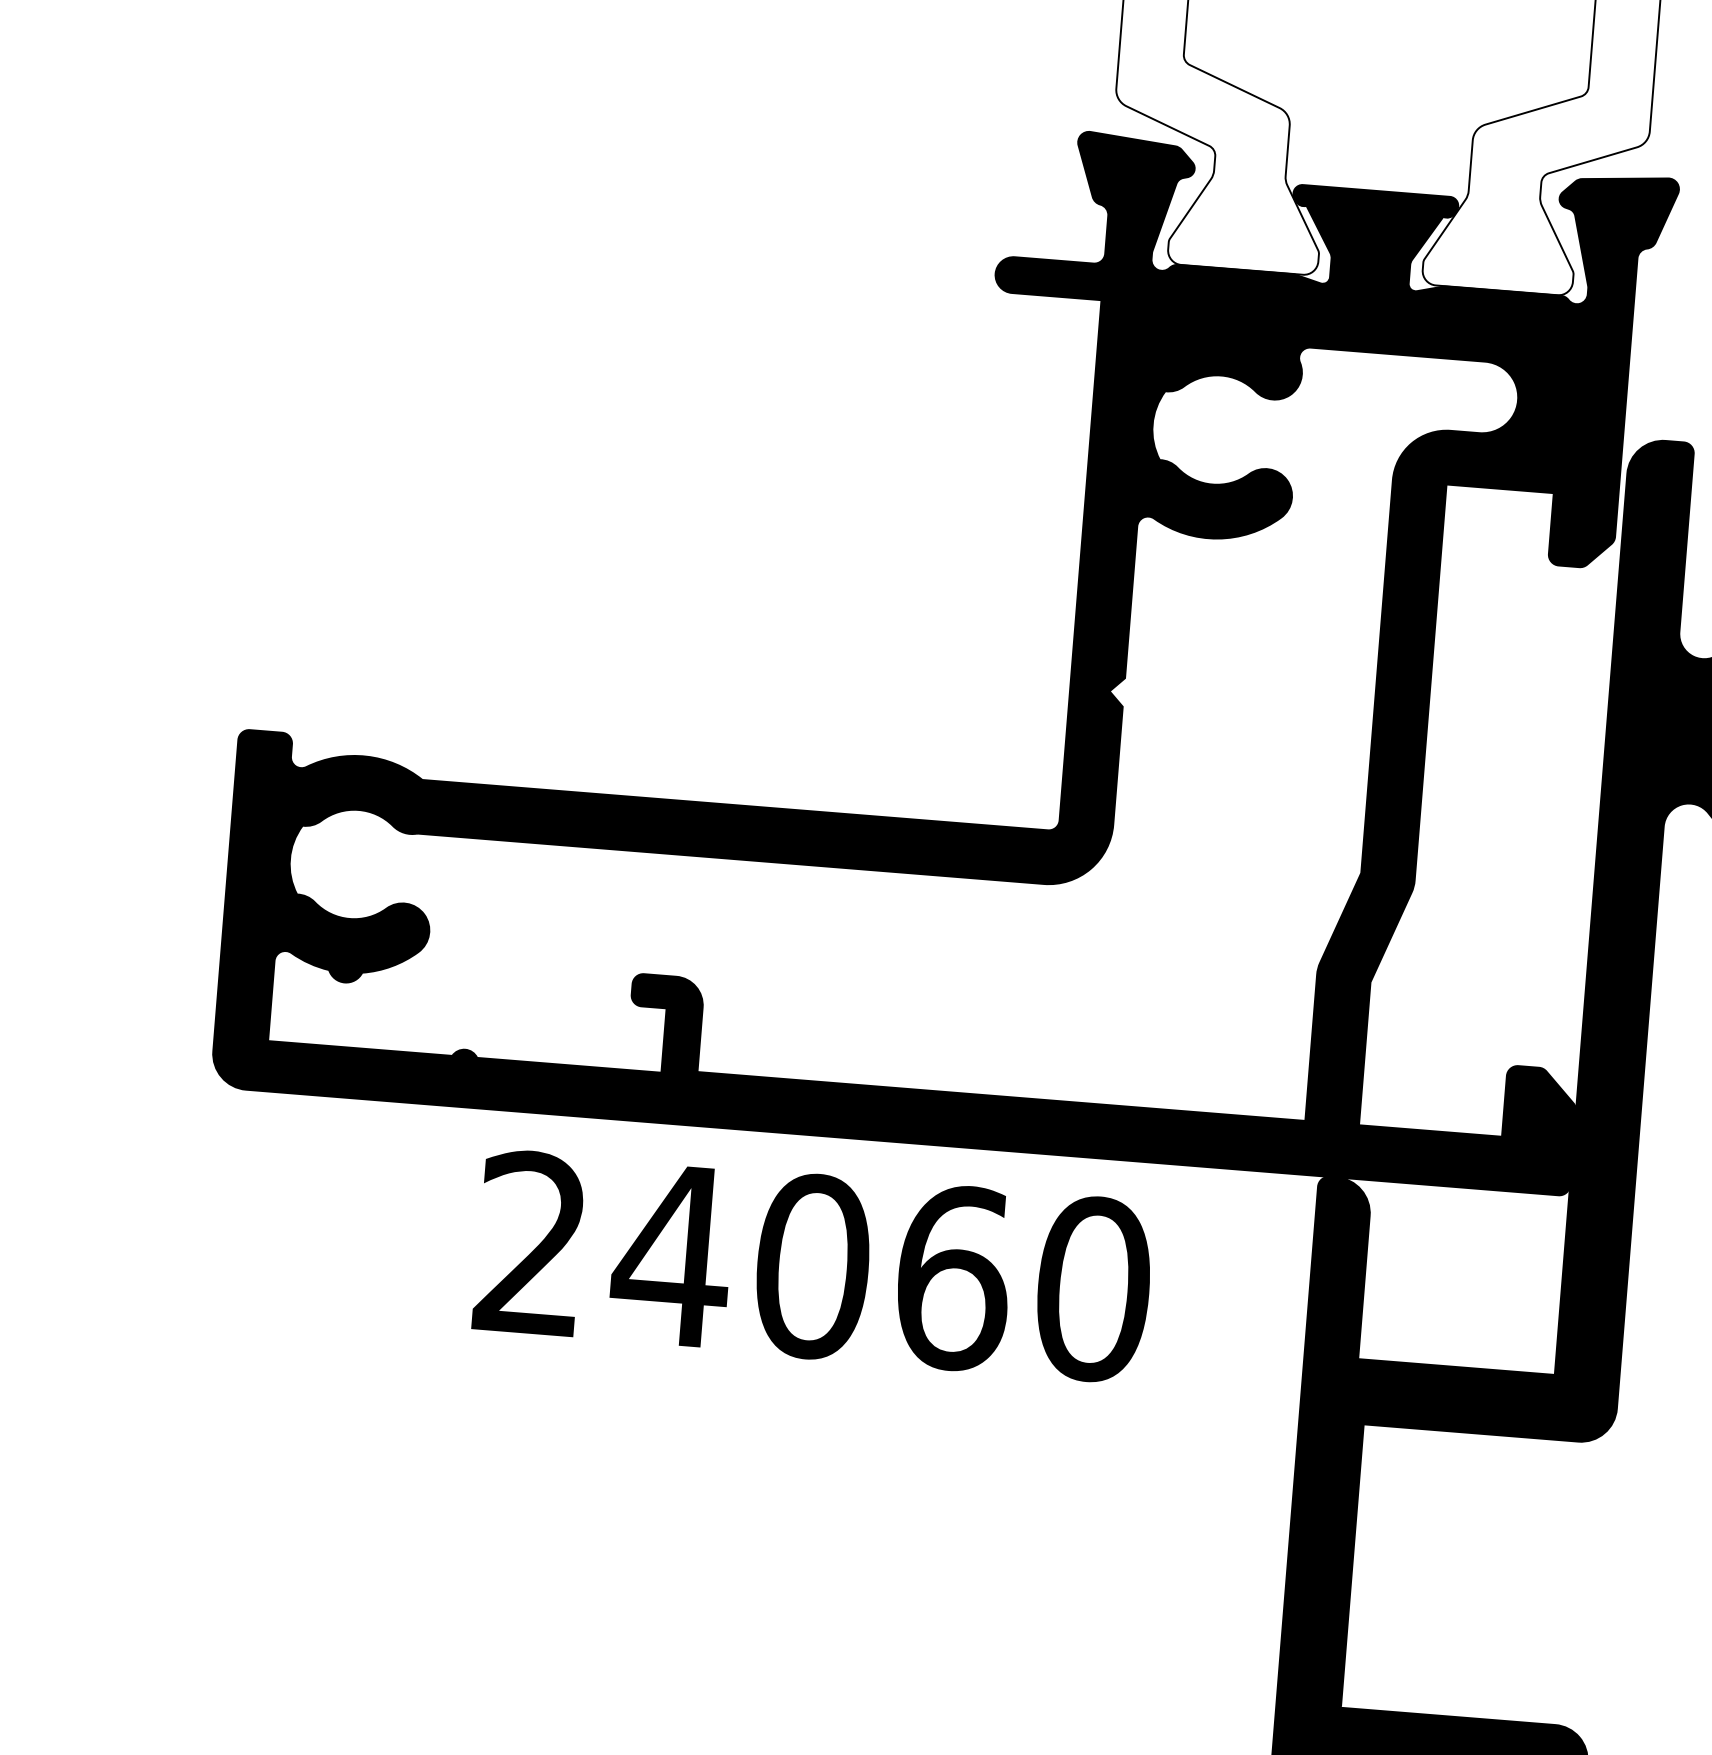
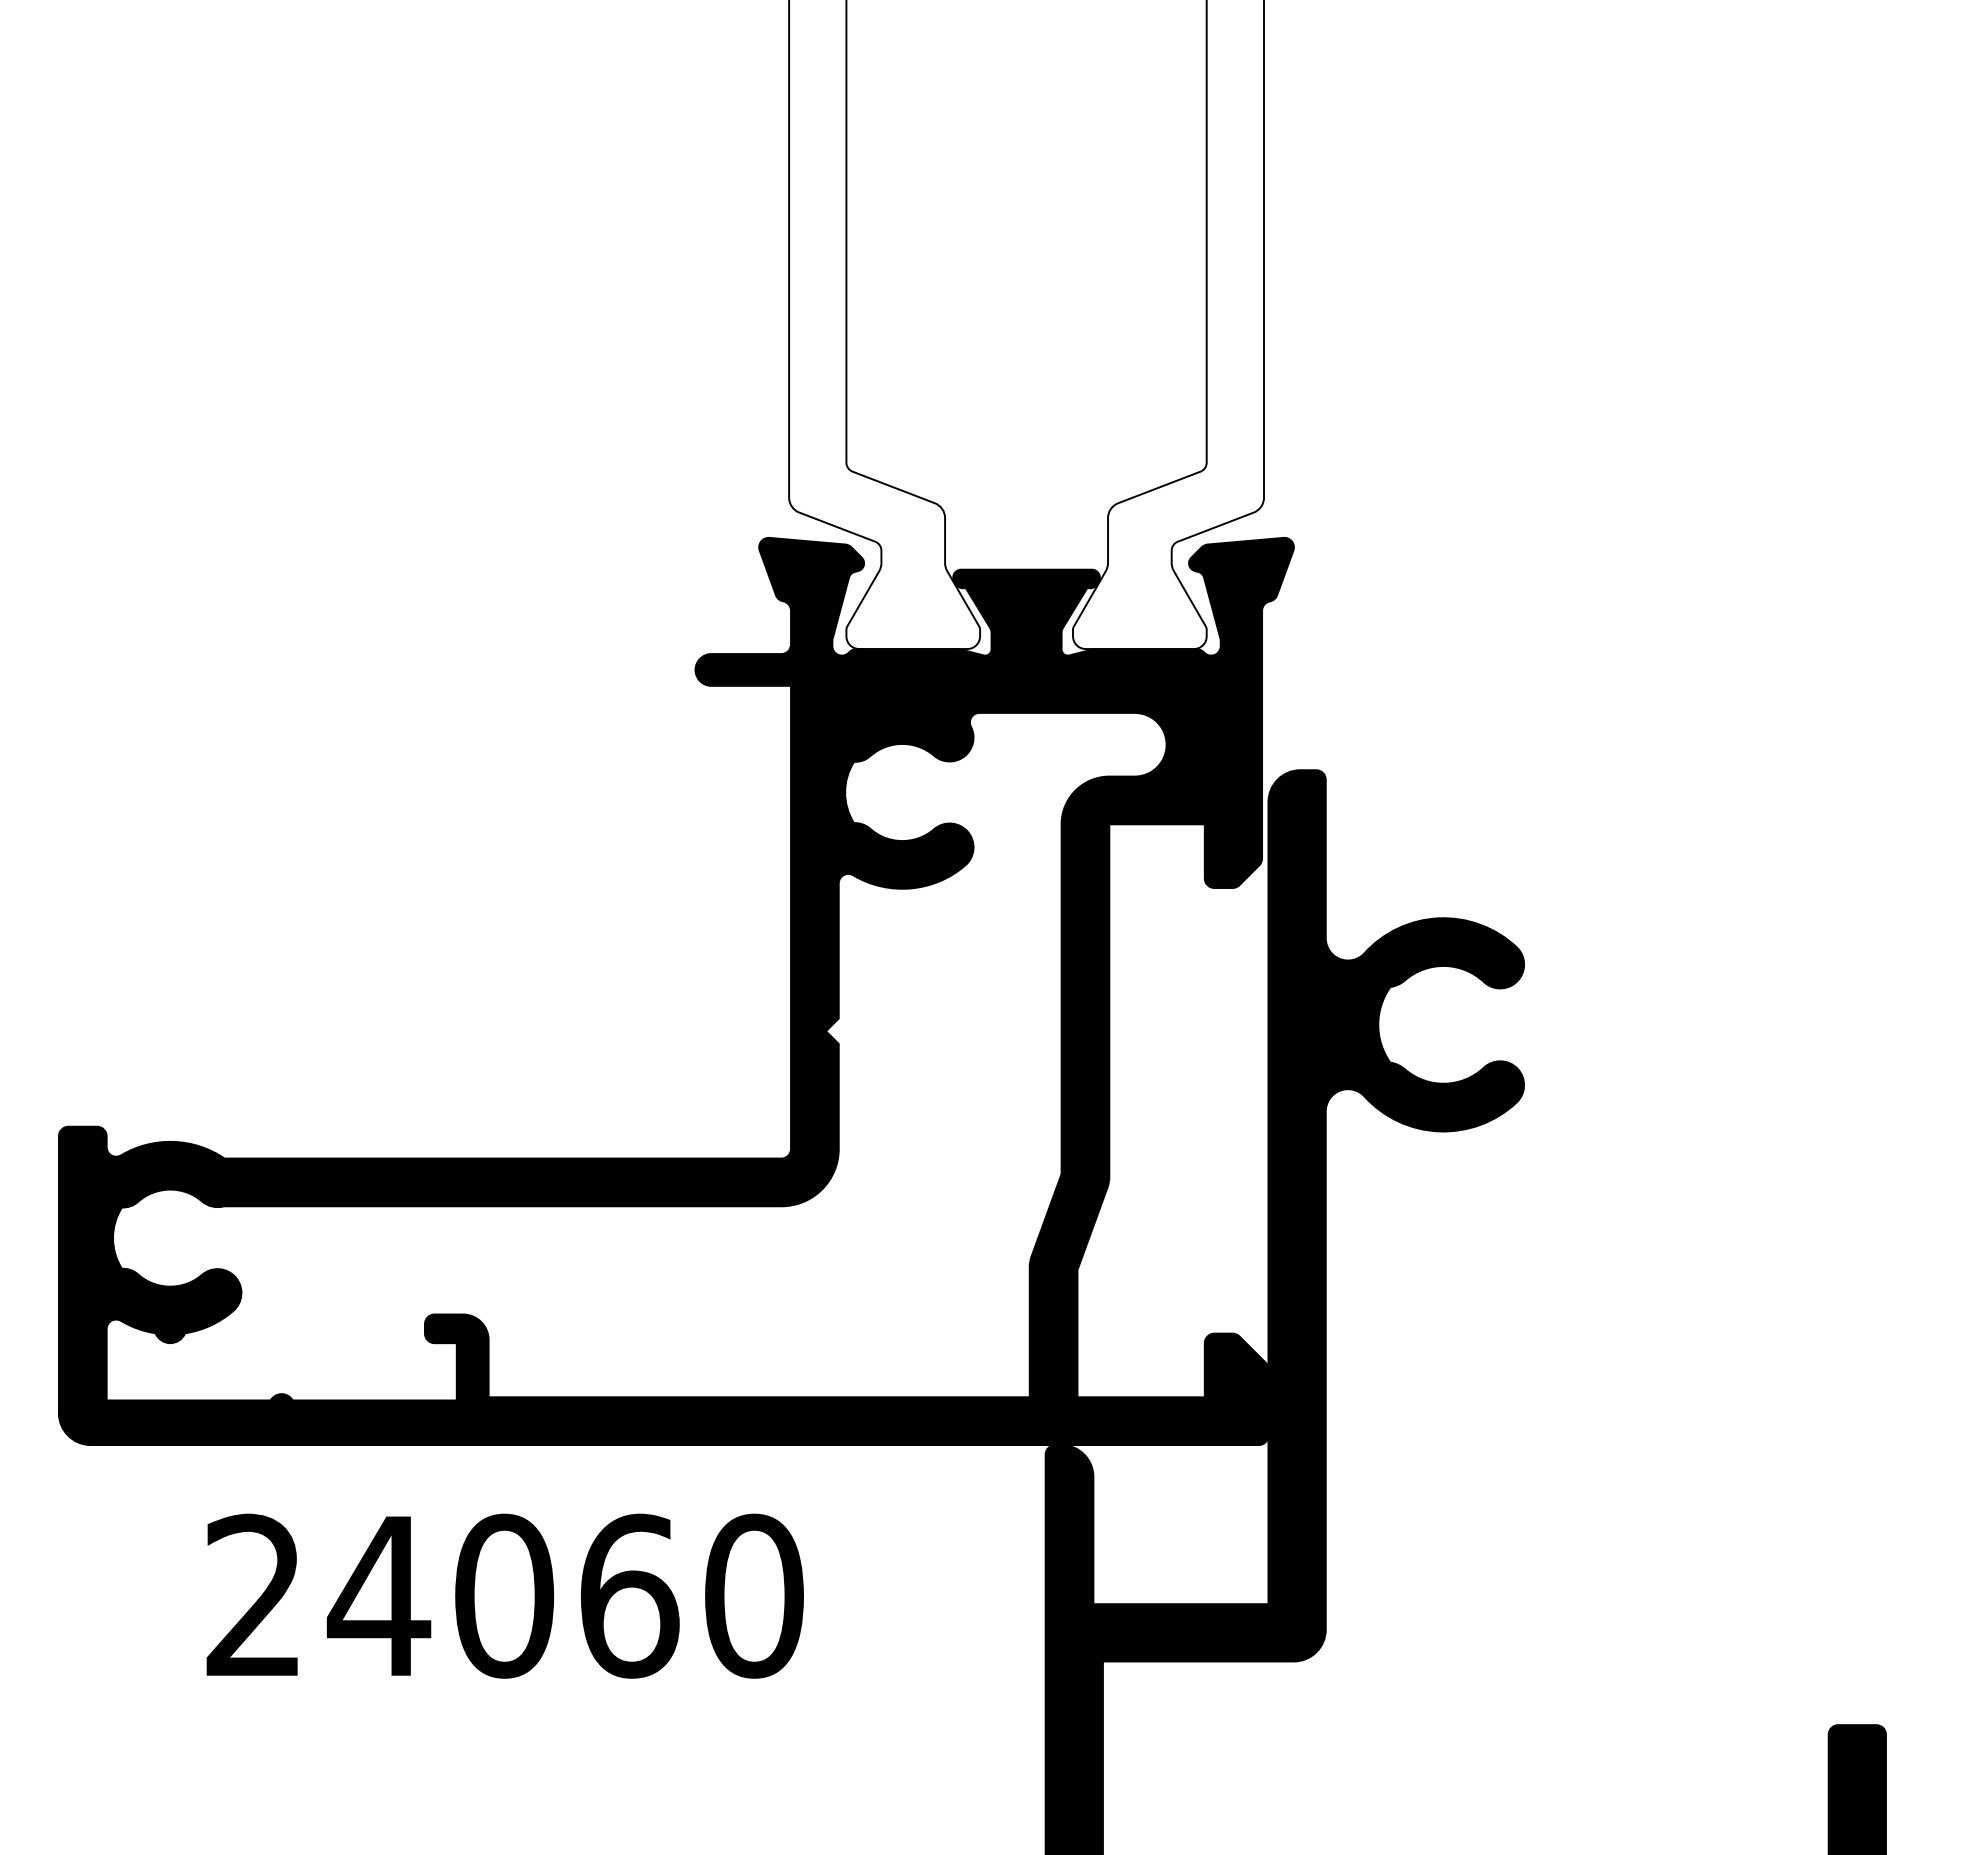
text: (812, 1265) -> (504, 1595), moved

